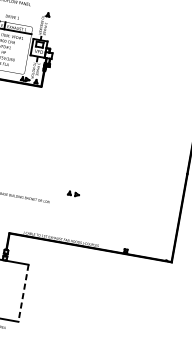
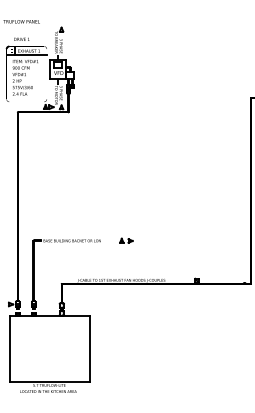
part: (73, 193) -> (126, 240), moved
line: (23, 293) -> (89, 349), dashed -> solid

